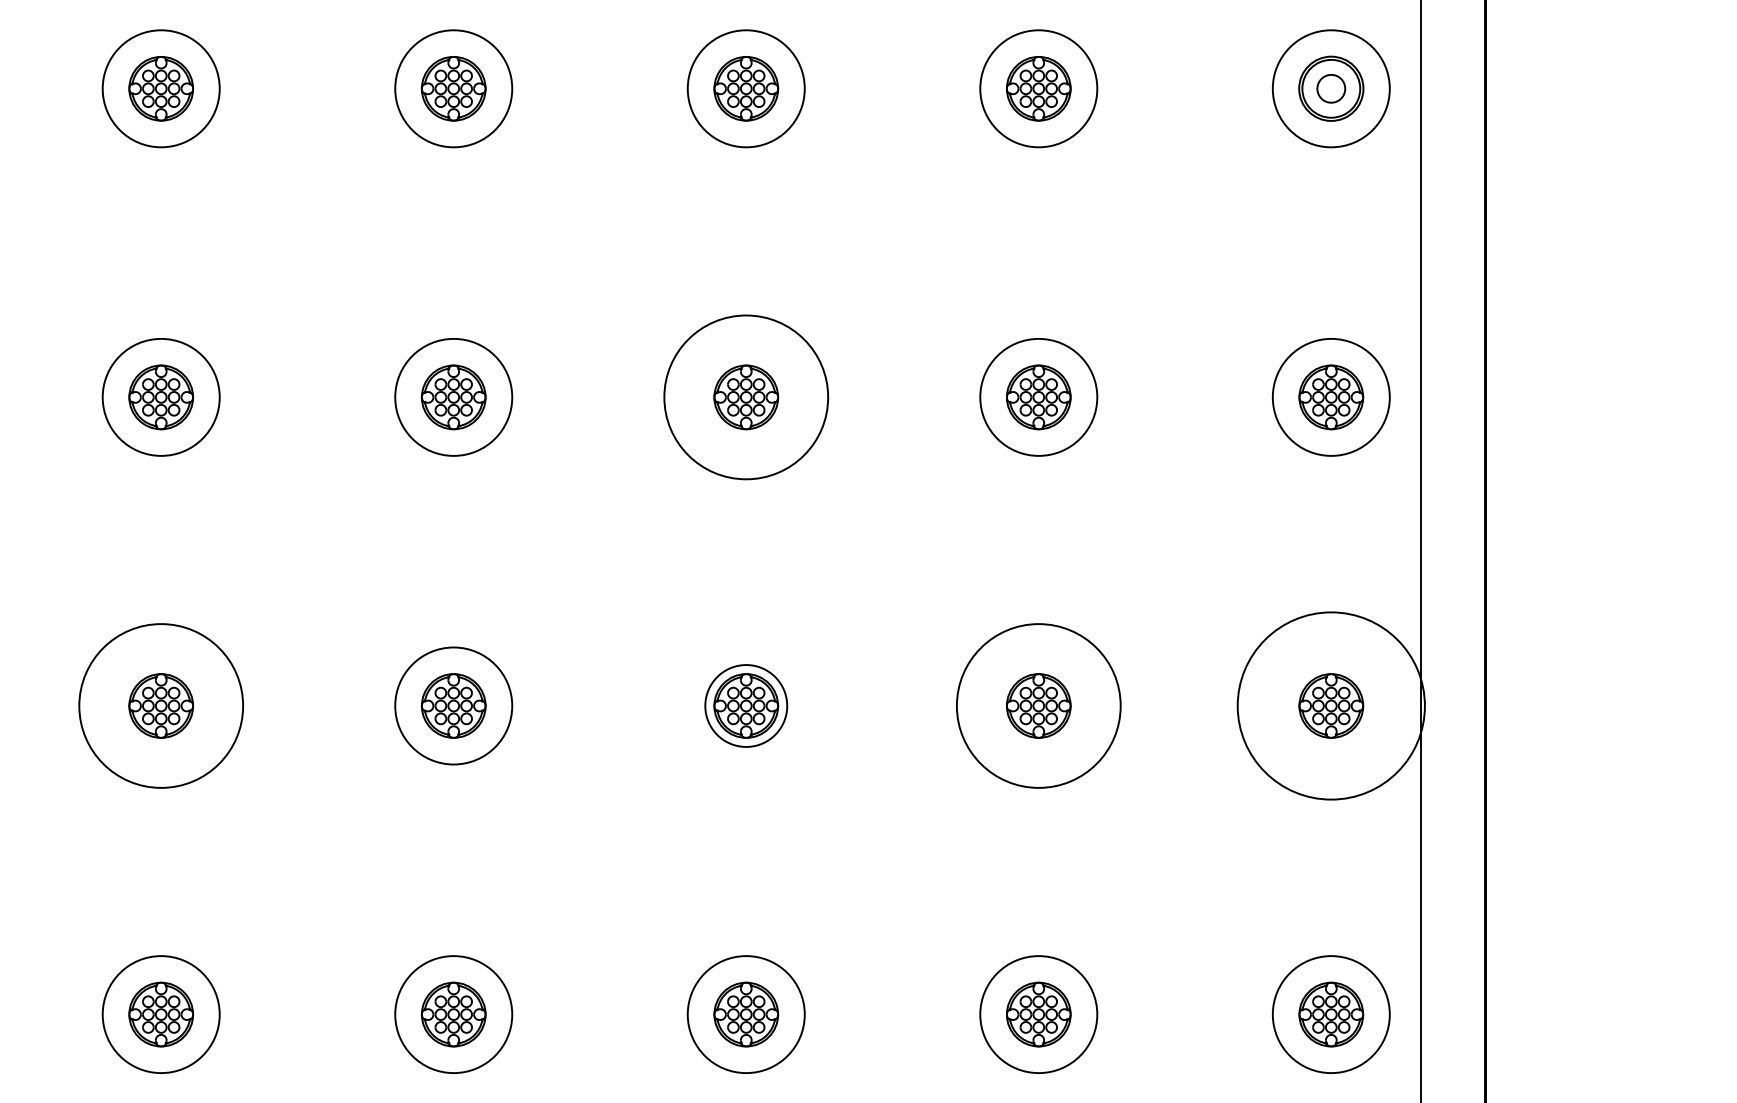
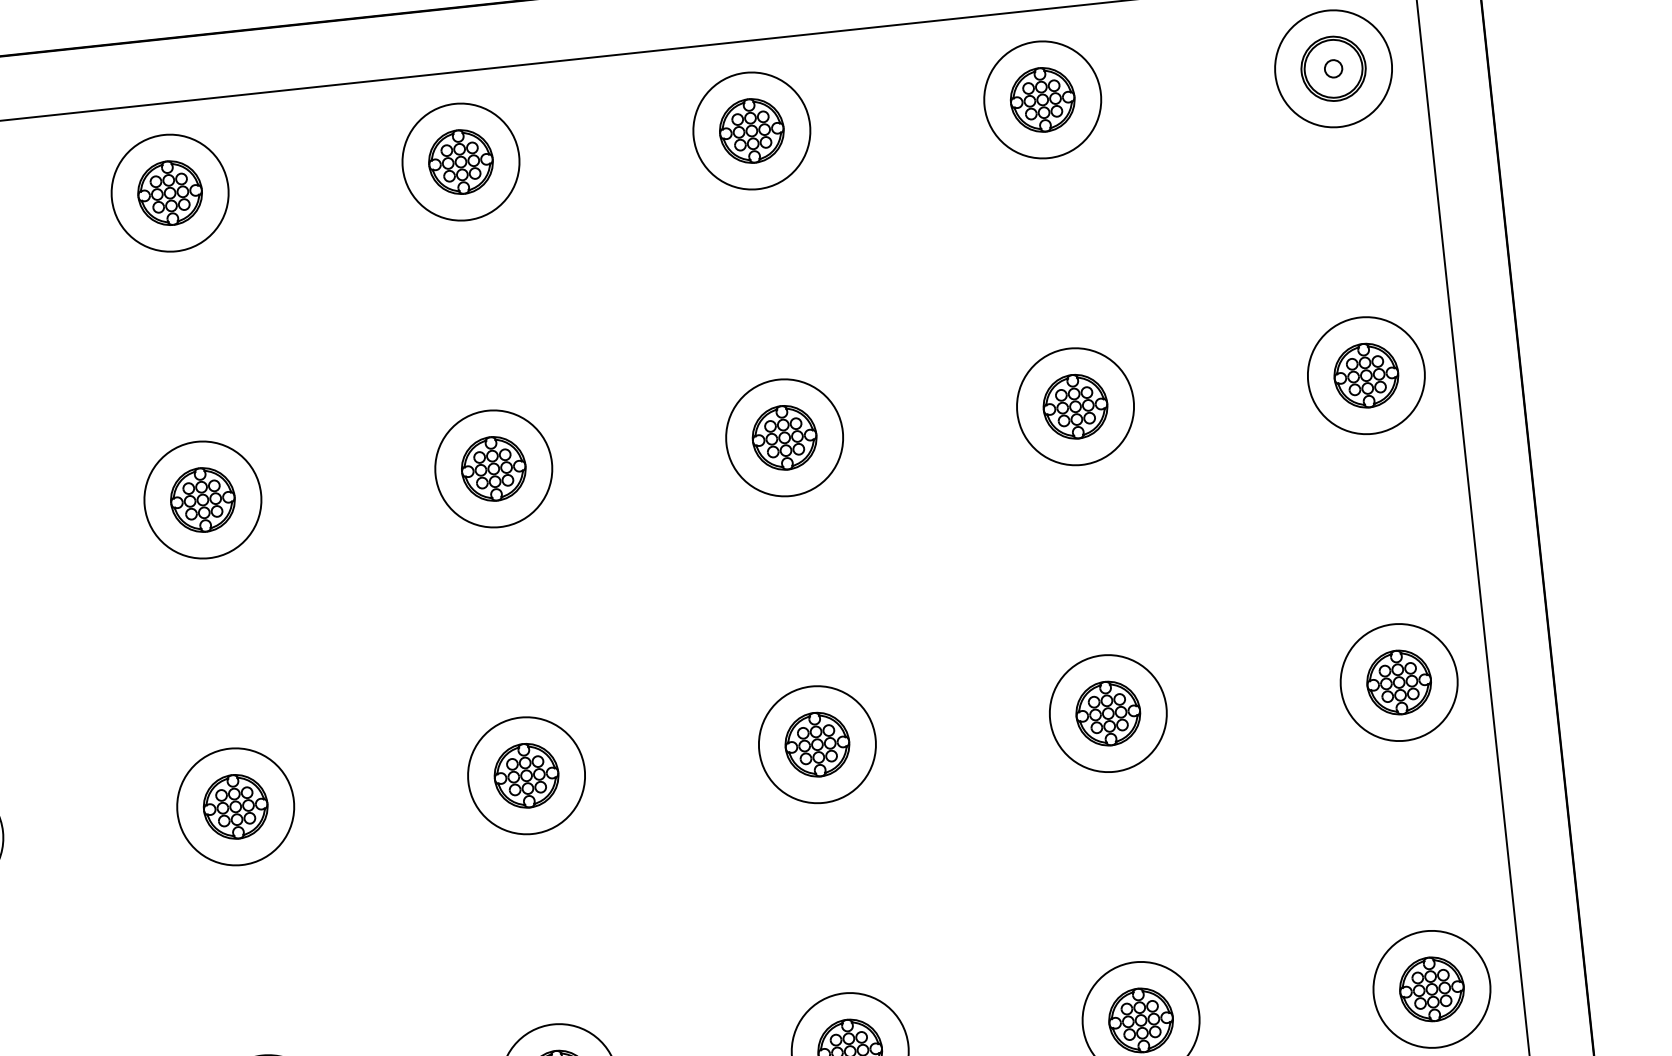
circle: (1331, 88) -> (1333, 68), size x0.62
circle: (745, 396) -> (783, 437), size x0.71
circle: (160, 705) -> (234, 806), size x0.71
circle: (745, 705) -> (816, 744), size x1.43
circle: (1038, 705) -> (1107, 713), size x0.71
circle: (1330, 705) -> (1398, 682), size x0.62

